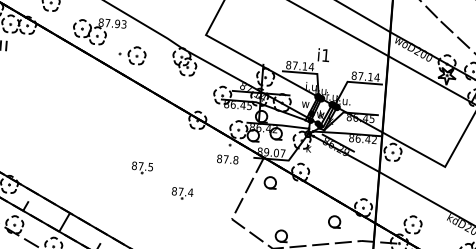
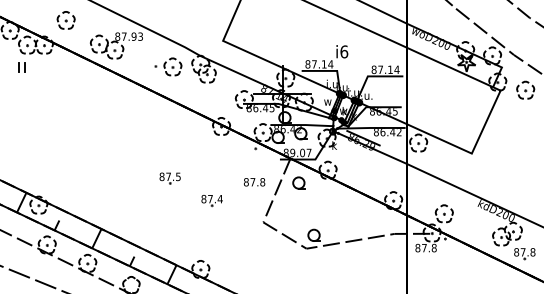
part: (132, 54) -> (168, 66), moved
text: (326, 55) -> (344, 51), i1 -> i6
text: (227, 159) -> (254, 182), moved
part: (334, 221) -> (365, 216), removed

